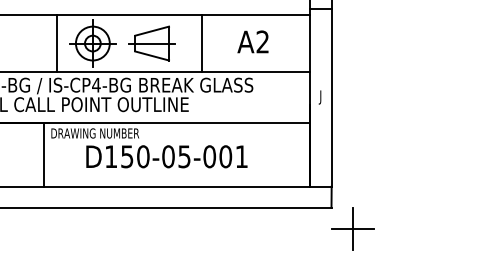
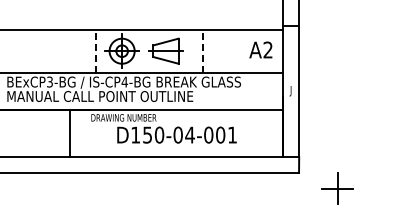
text: (252, 41) -> (260, 49), moved
line: (56, 43) -> (95, 51), solid -> dashed
line: (201, 43) -> (202, 51), solid -> dashed
line: (43, 154) -> (69, 133), moved
text: (183, 155) -> (189, 134), D150-05-001 -> D150-04-001
part: (352, 228) -> (337, 188), moved

